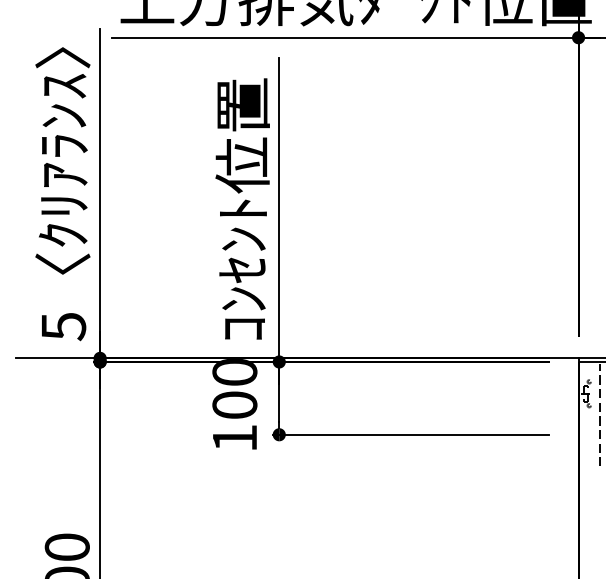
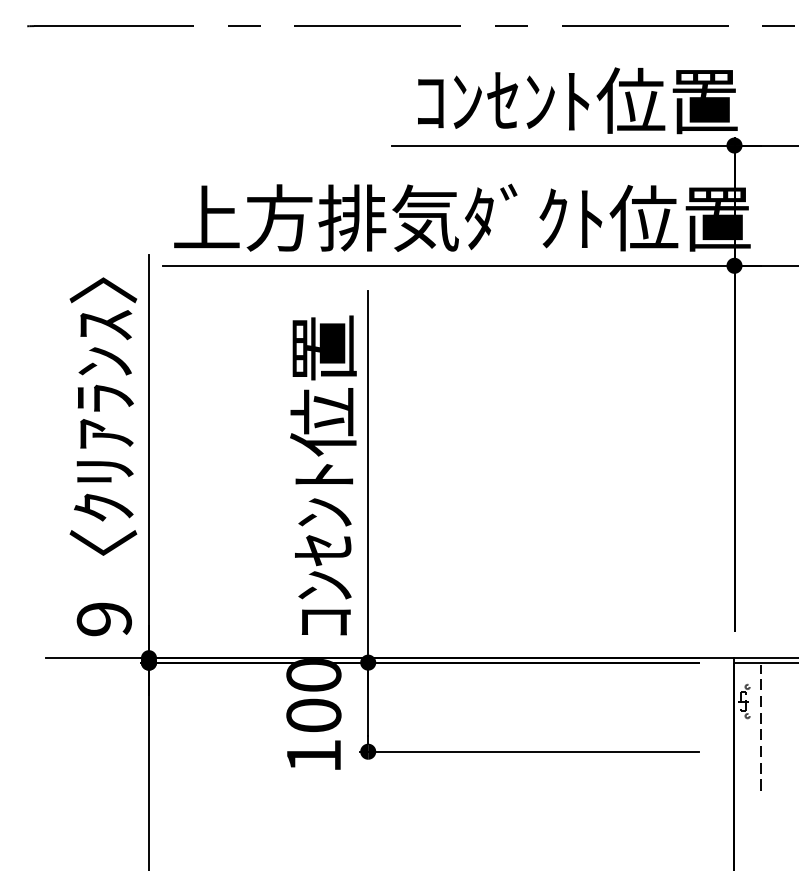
text: (62, 326) -> (103, 619), 5 -> 9

